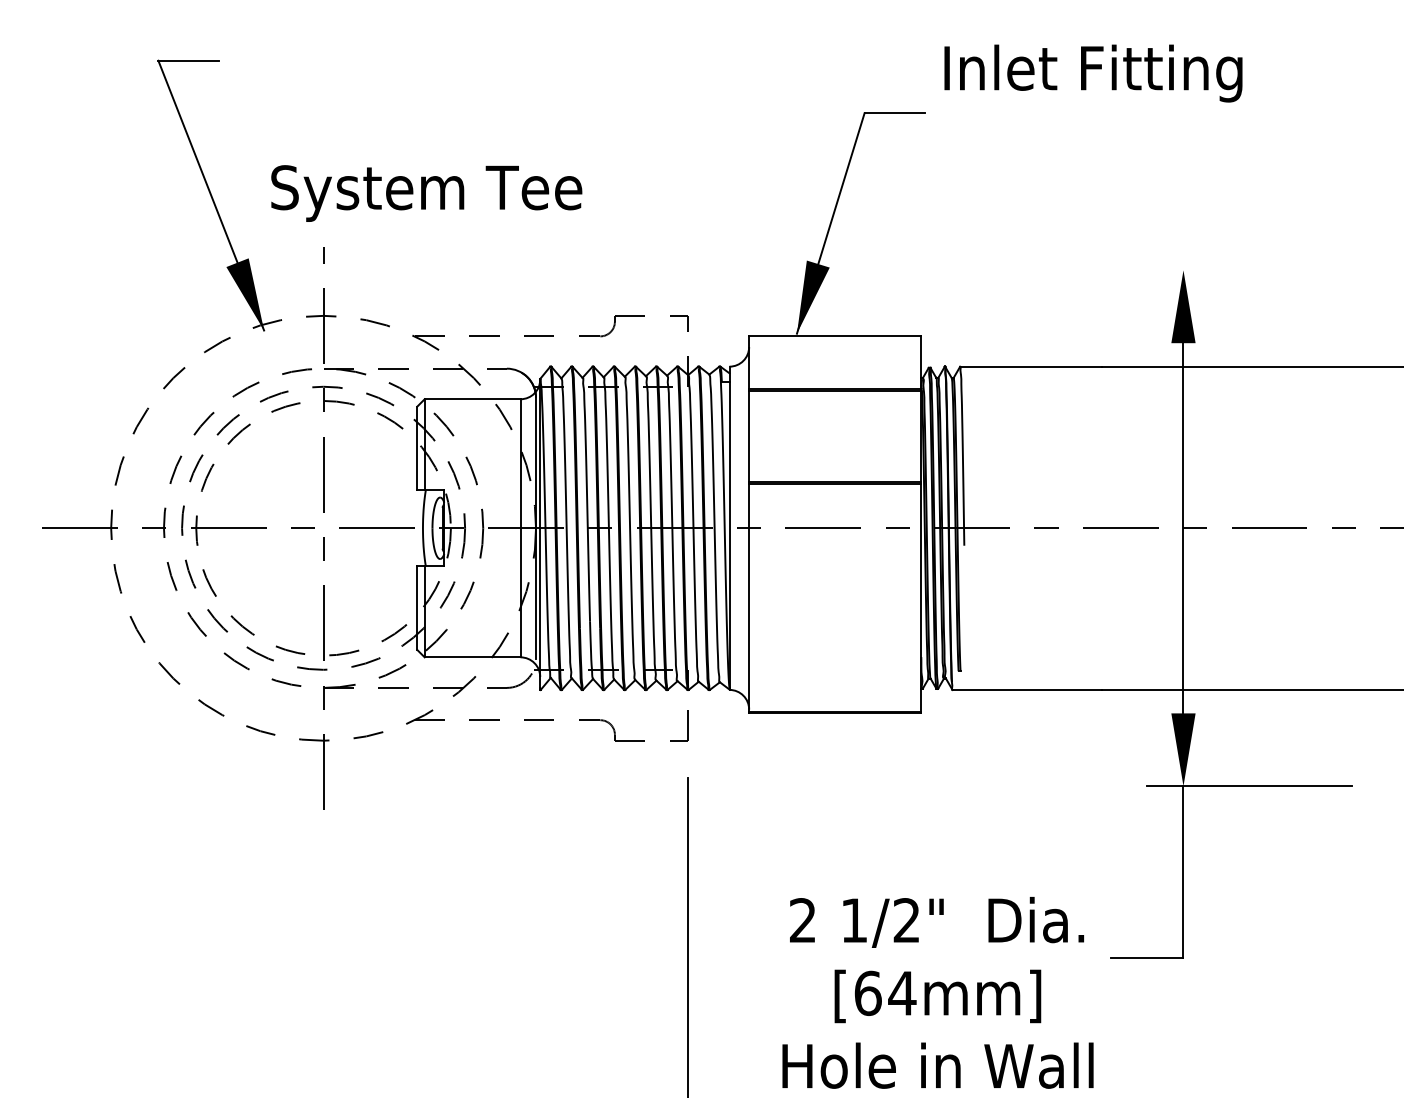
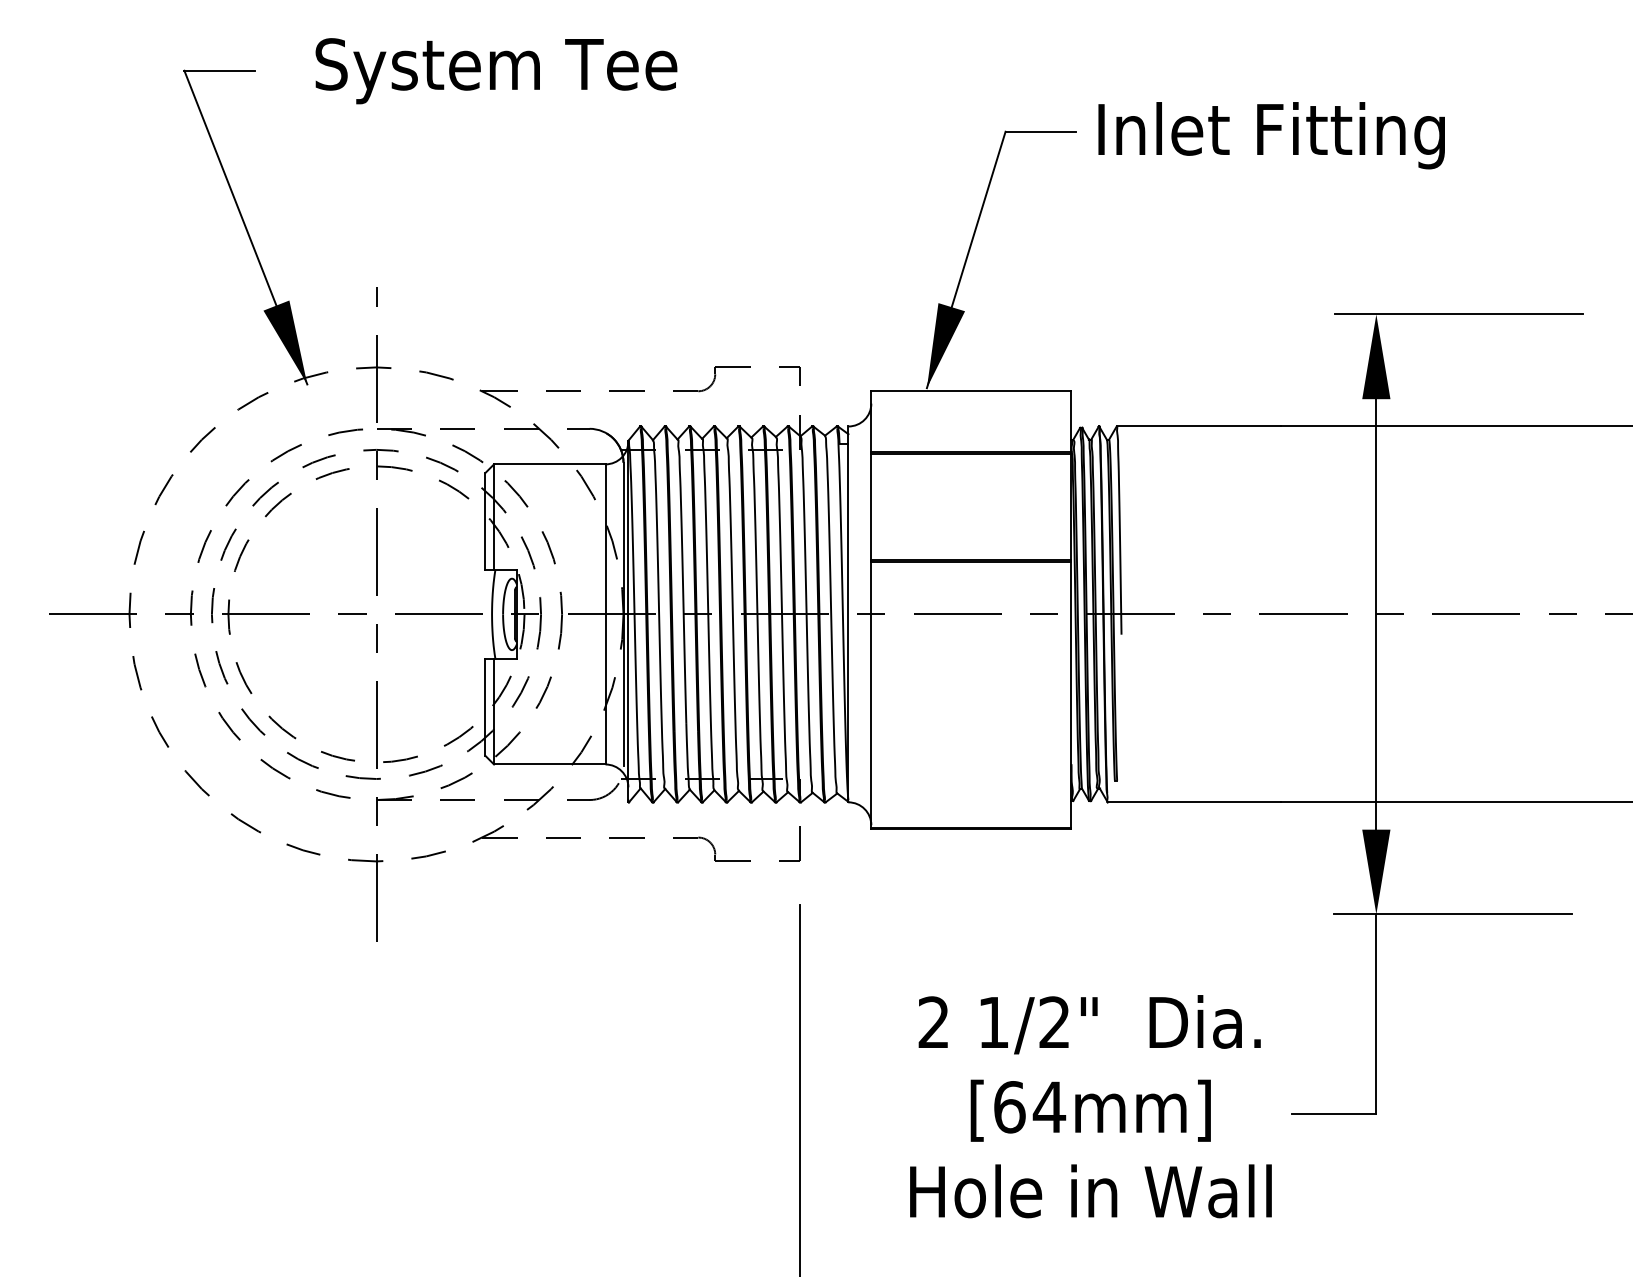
text: (1093, 73) -> (1271, 135), moved
text: (426, 193) -> (496, 71), moved
line: (1254, 270) -> (1458, 314), added
text: (937, 992) -> (1090, 1106), moved

